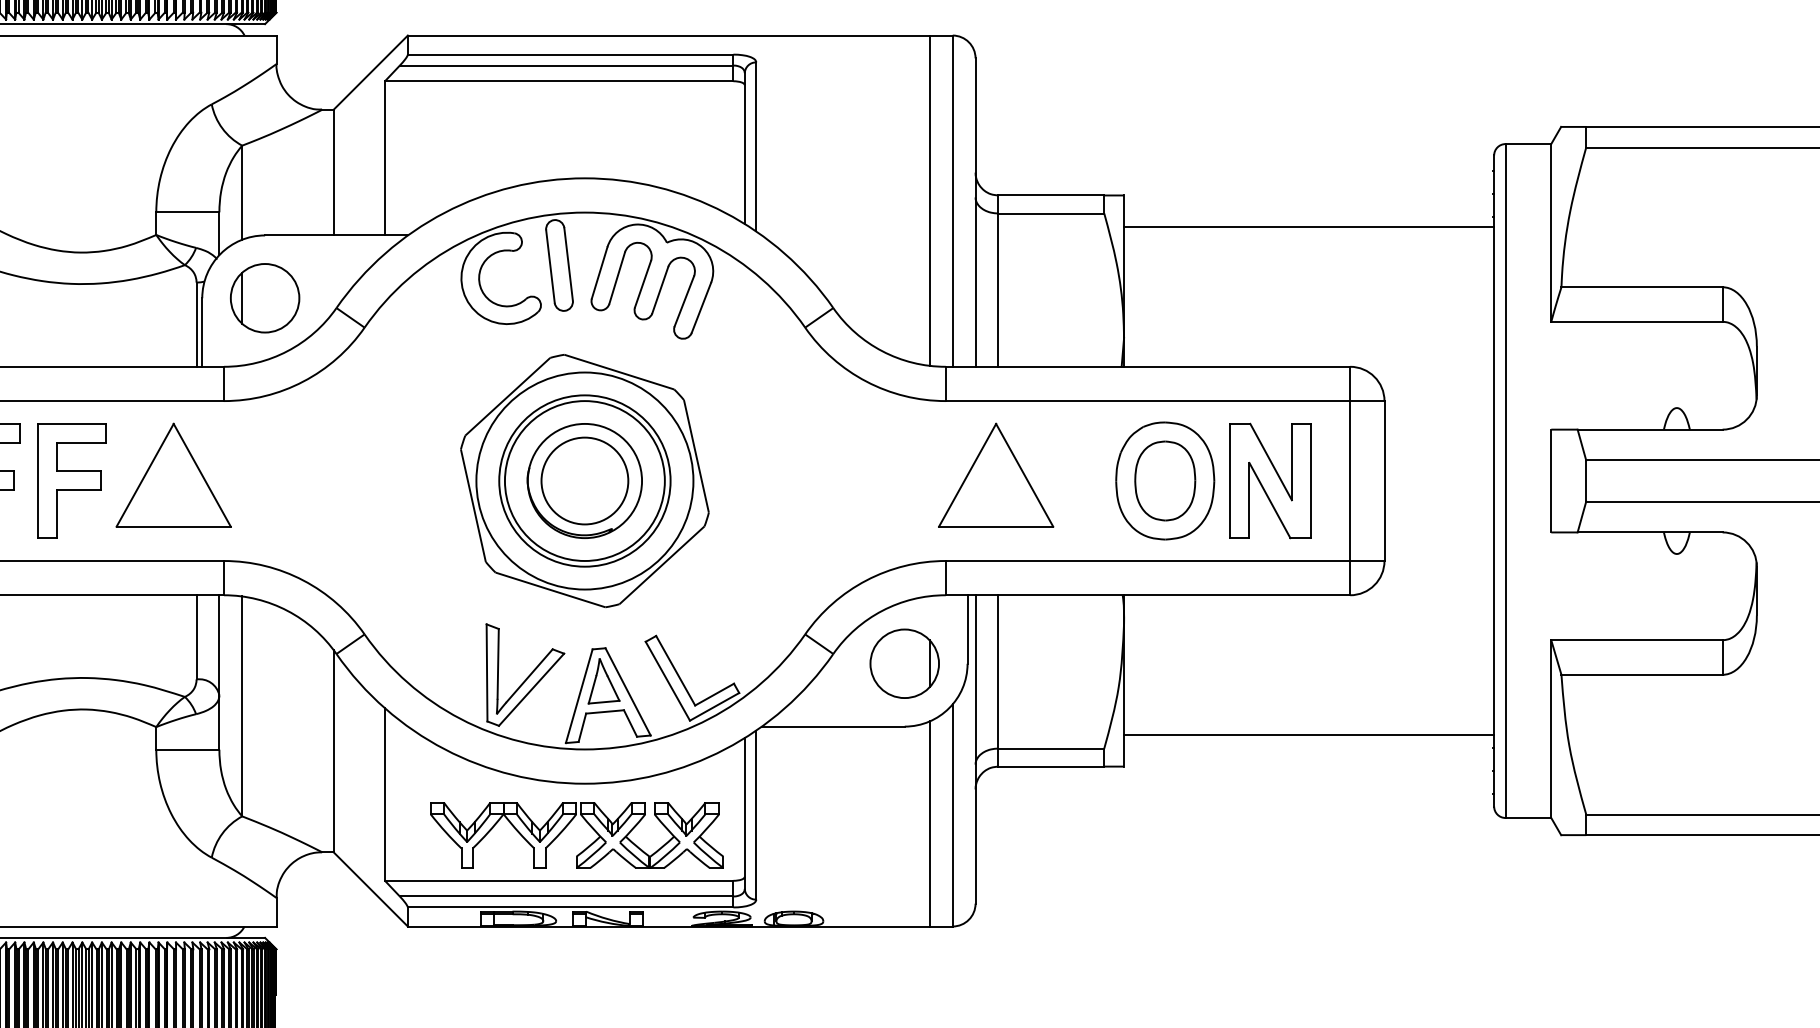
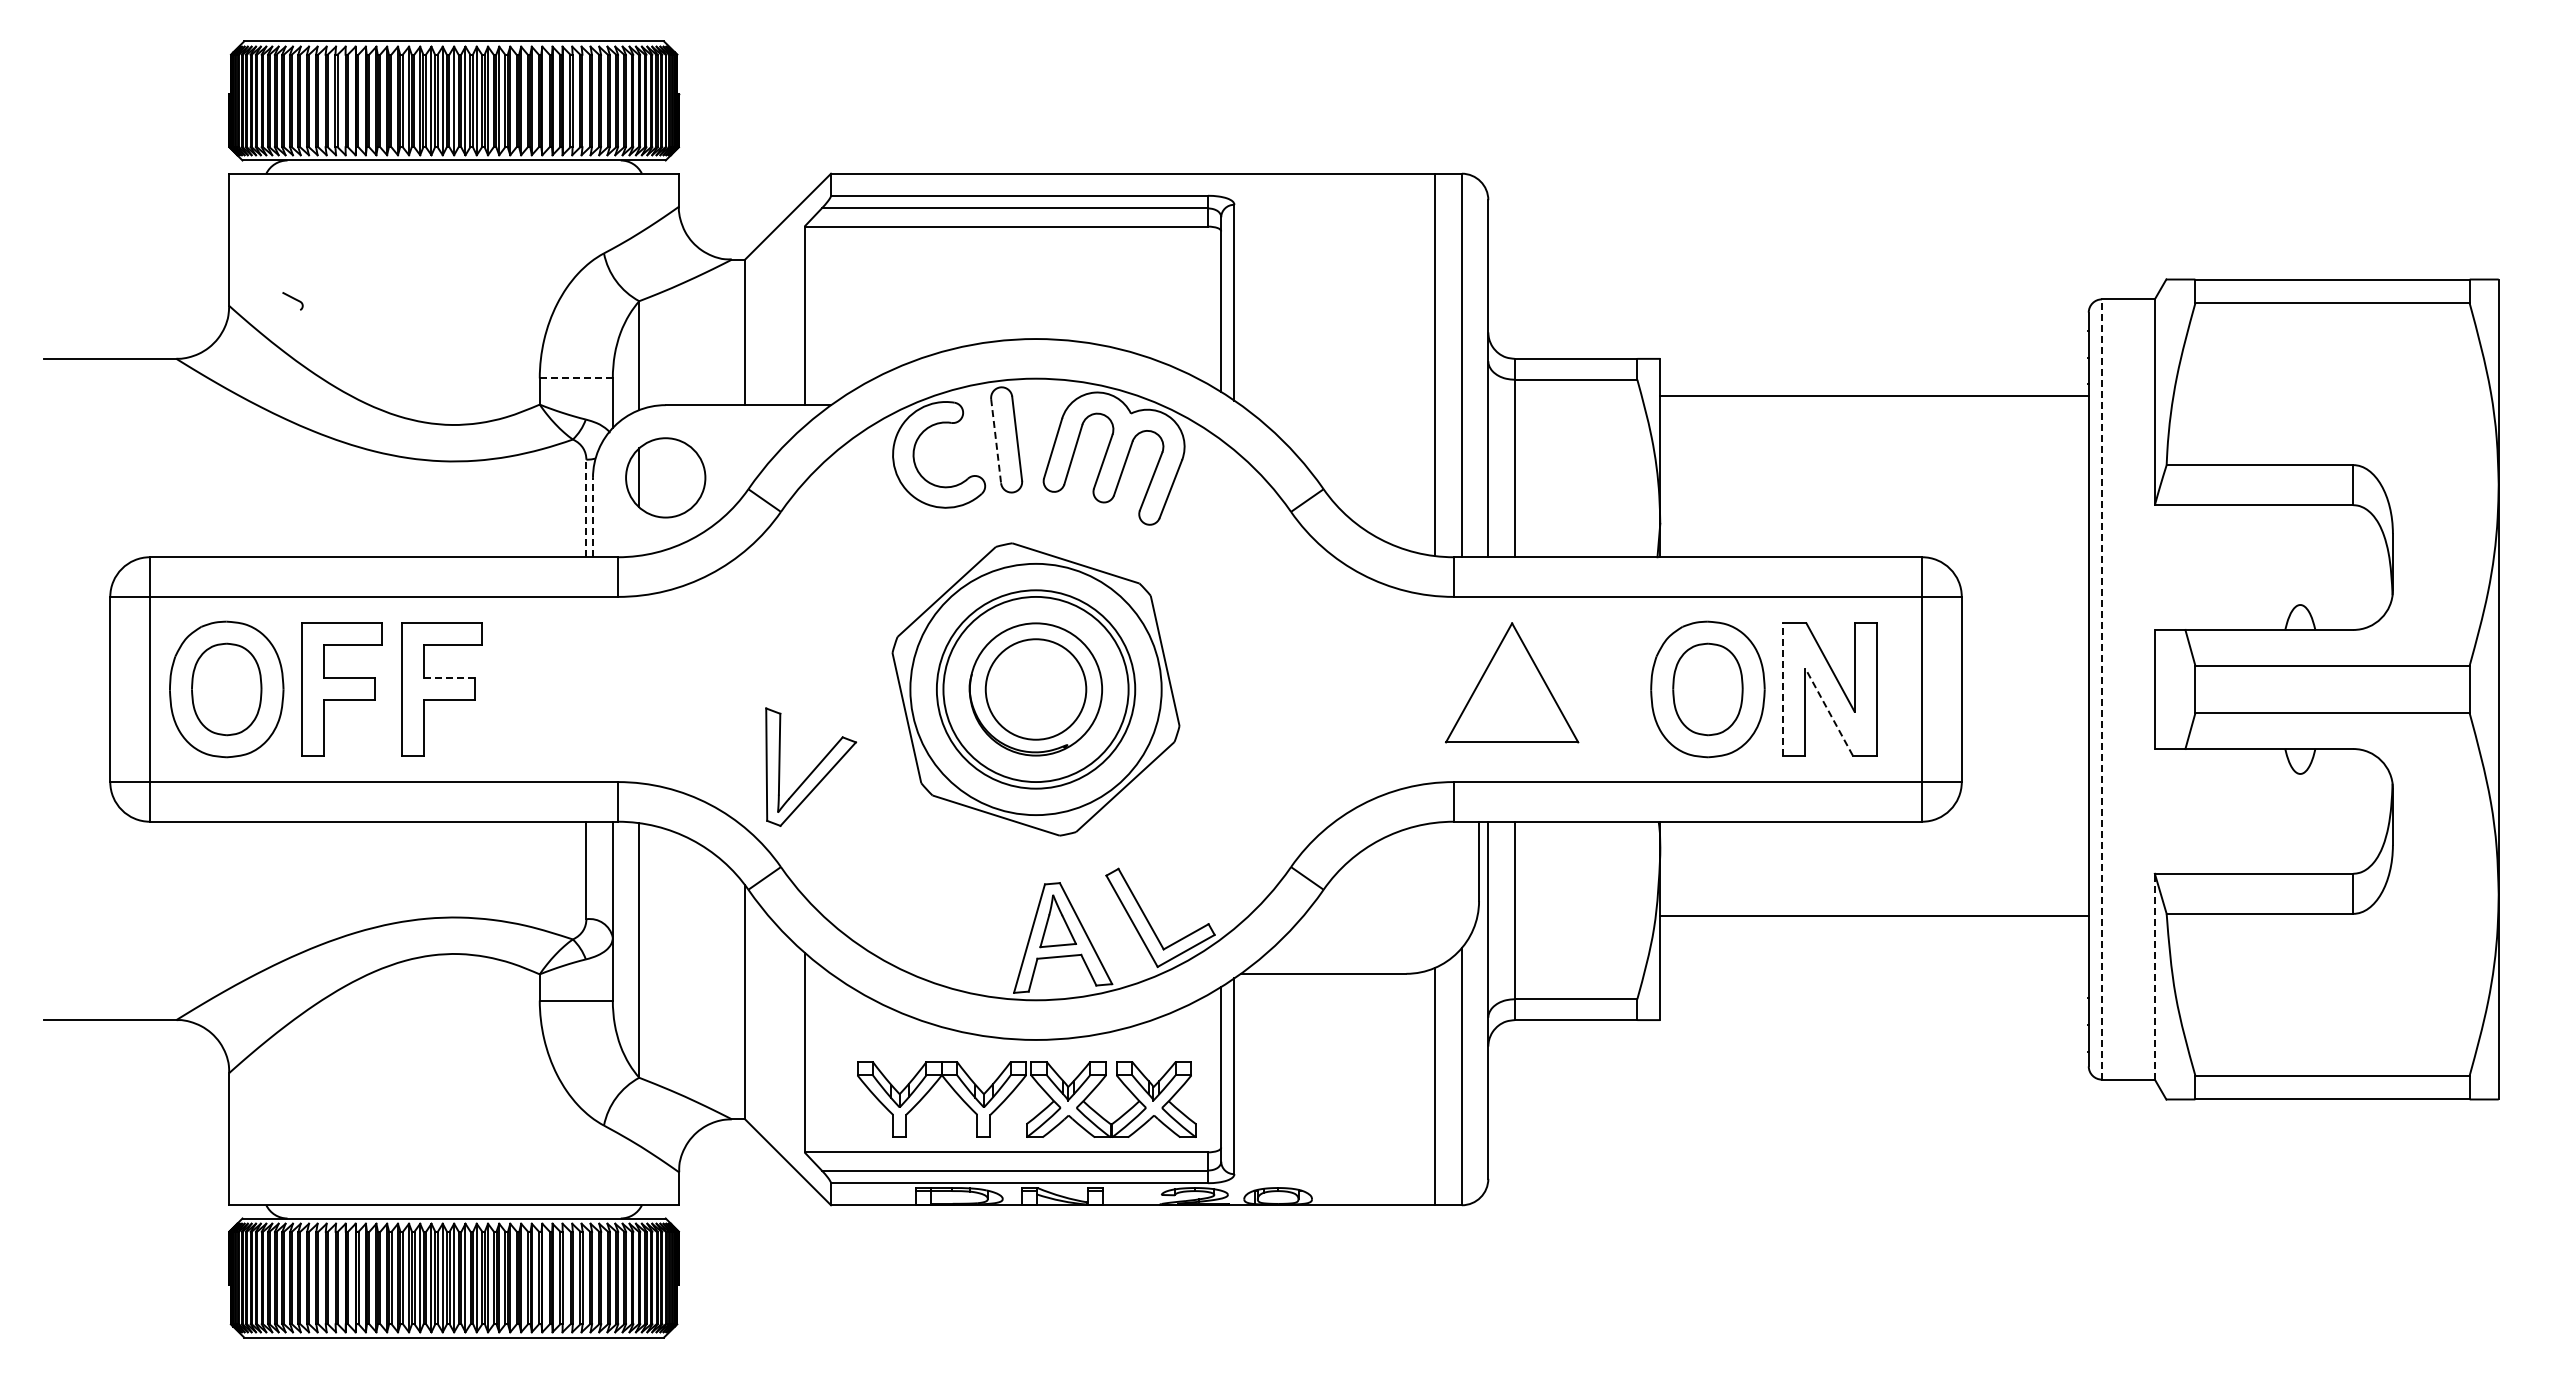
line: (188, 212) -> (576, 378), solid -> dashed
line: (550, 266) -> (996, 441), solid -> dashed
line: (196, 324) -> (586, 508), solid -> dashed
line: (202, 332) -> (593, 517), solid -> dashed
line: (79, 470) -> (450, 677), solid -> dashed
part: (173, 474) -> (559, 682), removed
line: (1230, 481) -> (1783, 689), solid -> dashed
line: (1505, 481) -> (2101, 689), solid -> dashed
line: (1270, 500) -> (1829, 712), solid -> dashed
part: (904, 663) -> (1405, 900), removed
part: (525, 674) -> (811, 766), moved
line: (1550, 728) -> (2154, 976), solid -> dashed
line: (1309, 734) -> (1874, 916), moved

